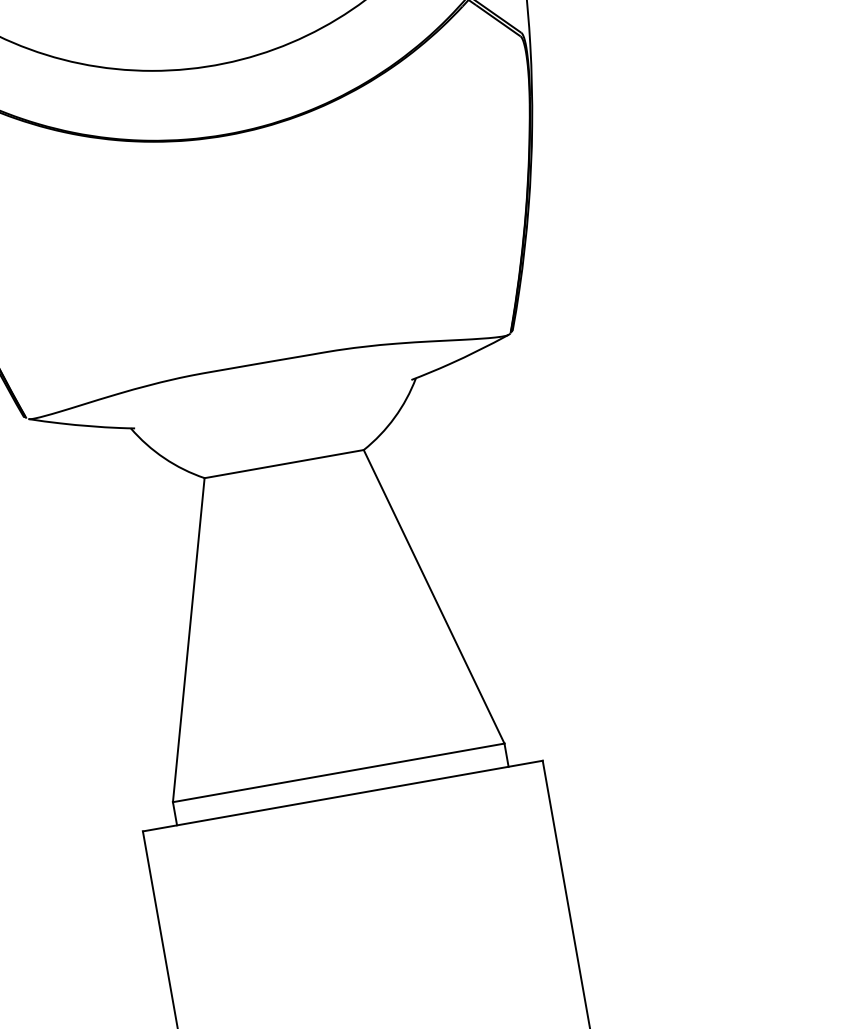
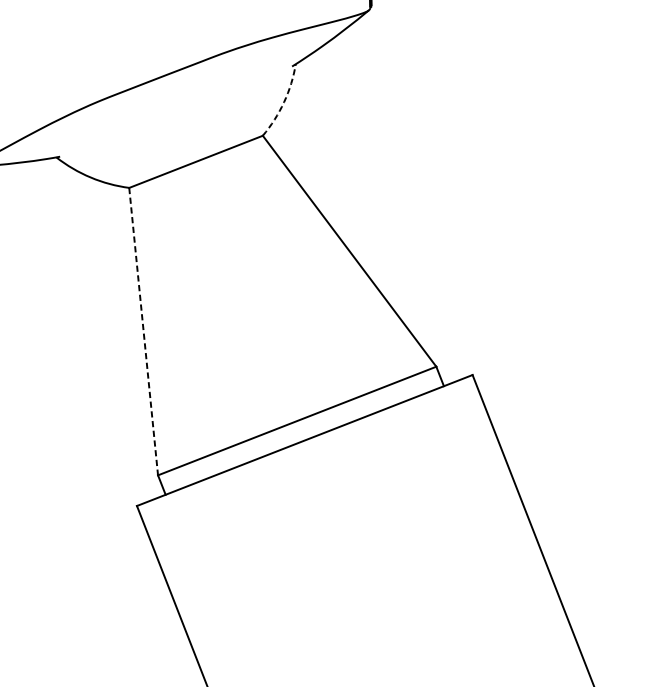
arc: (394, 417) -> (283, 102), solid -> dashed
line: (188, 640) -> (143, 331), solid -> dashed

